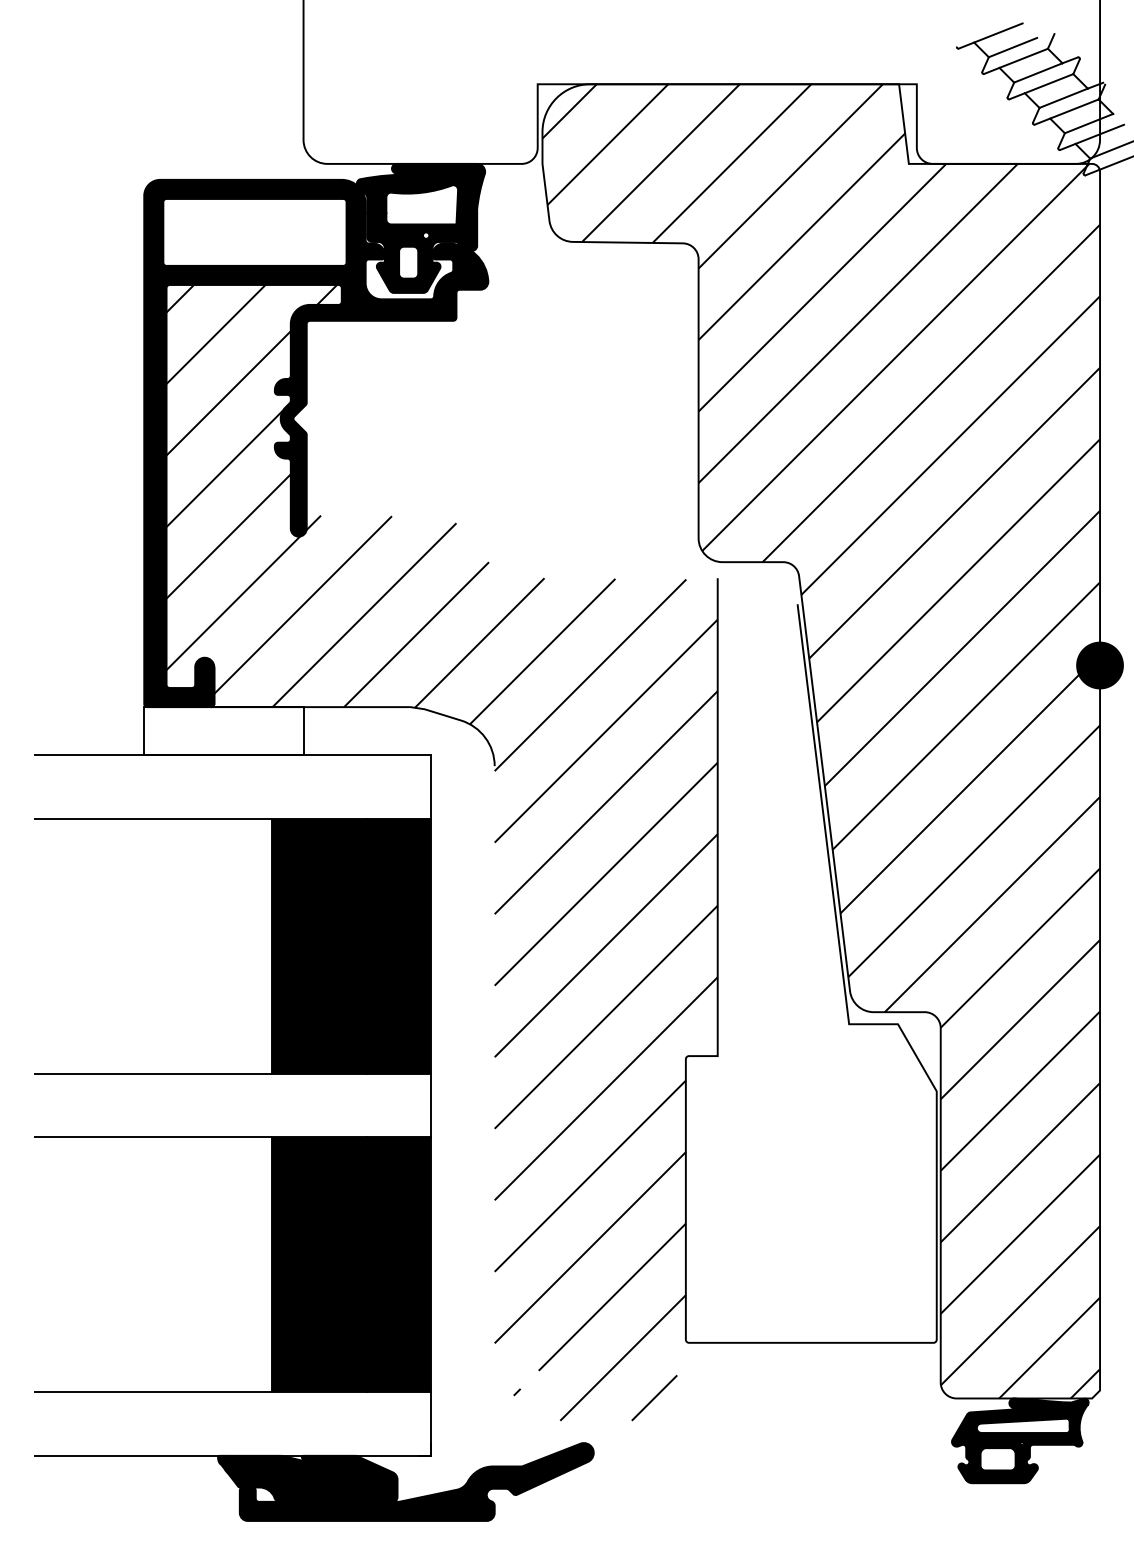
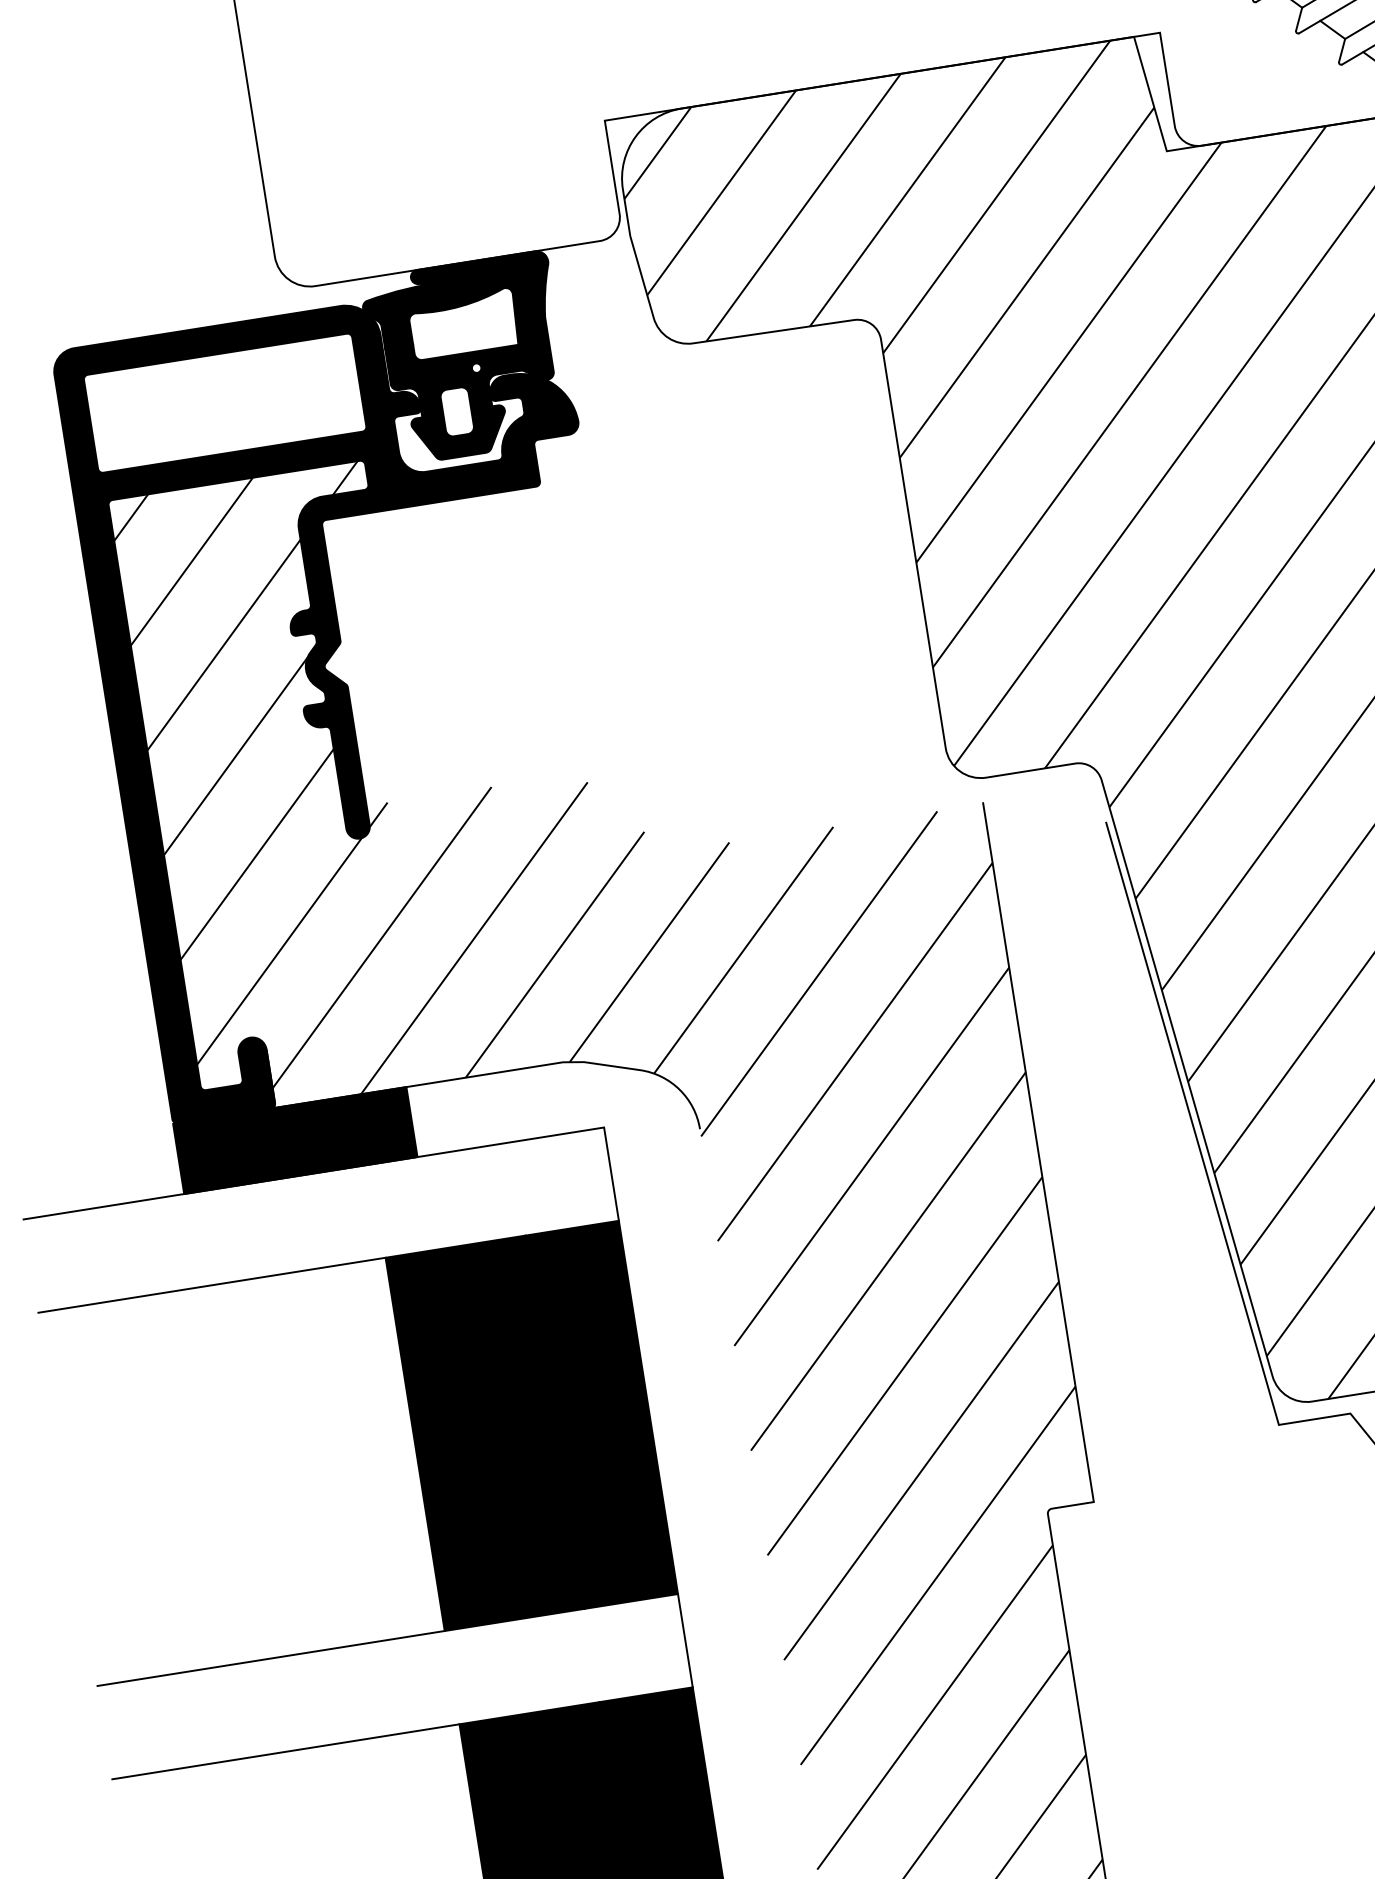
fill: (223, 730) -> (294, 1139), added

